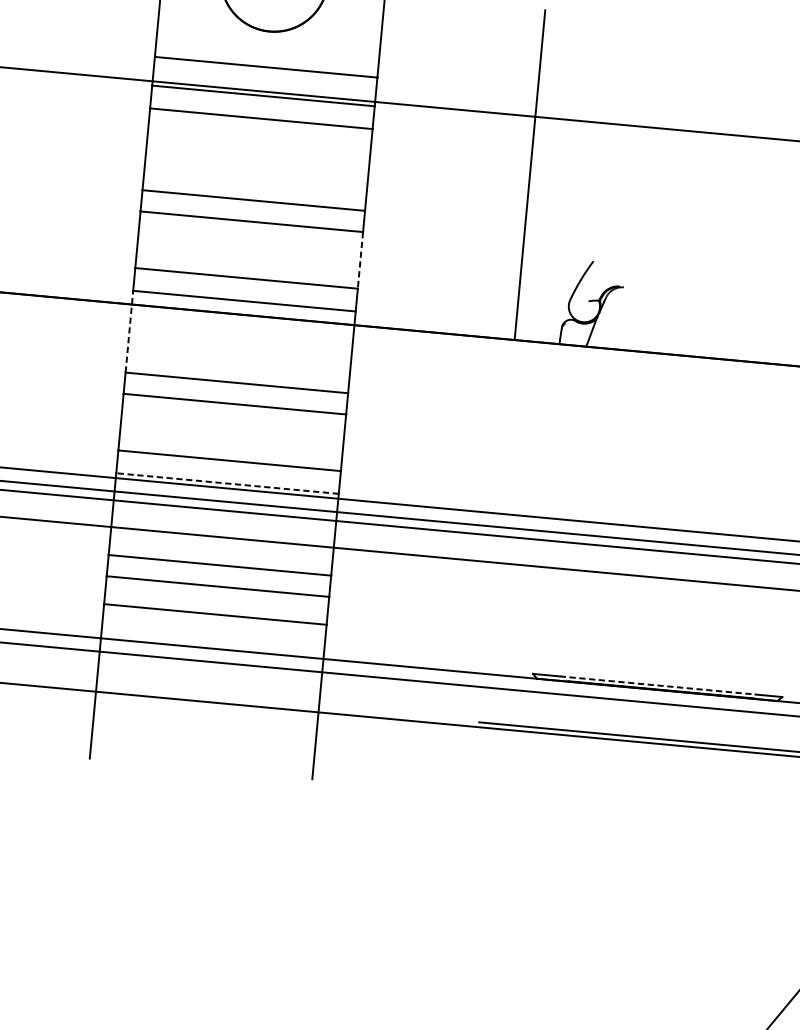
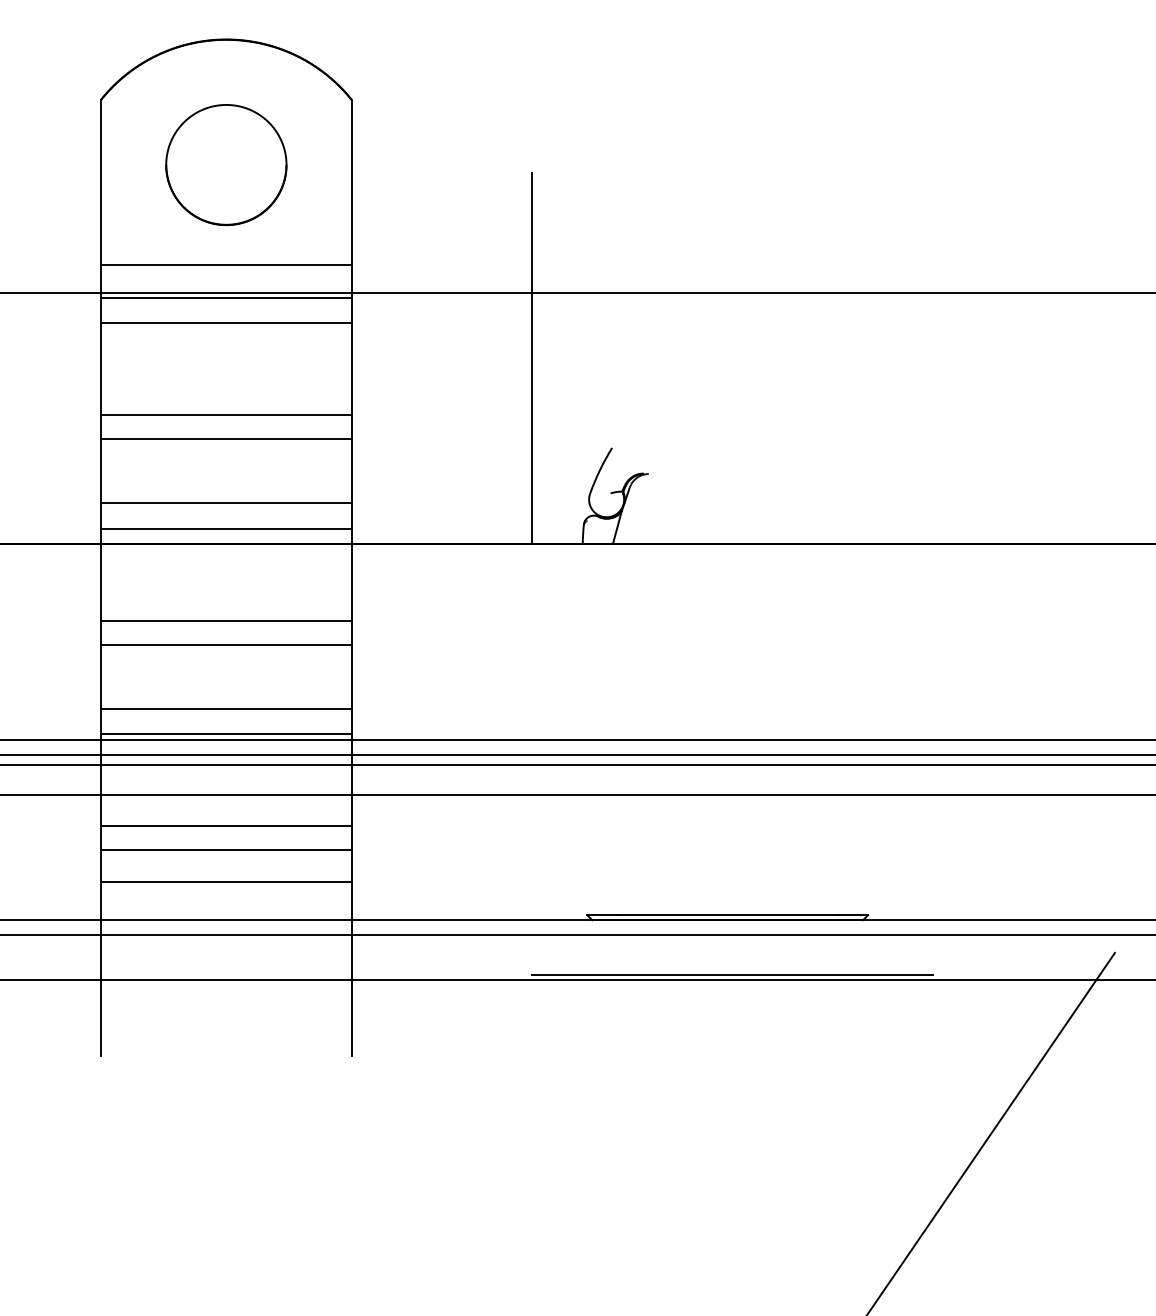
line: (360, 260) -> (351, 471), dashed -> solid
line: (129, 331) -> (101, 574), dashed -> solid
line: (226, 483) -> (225, 734), dashed -> solid
line: (658, 685) -> (728, 915), dashed -> solid

